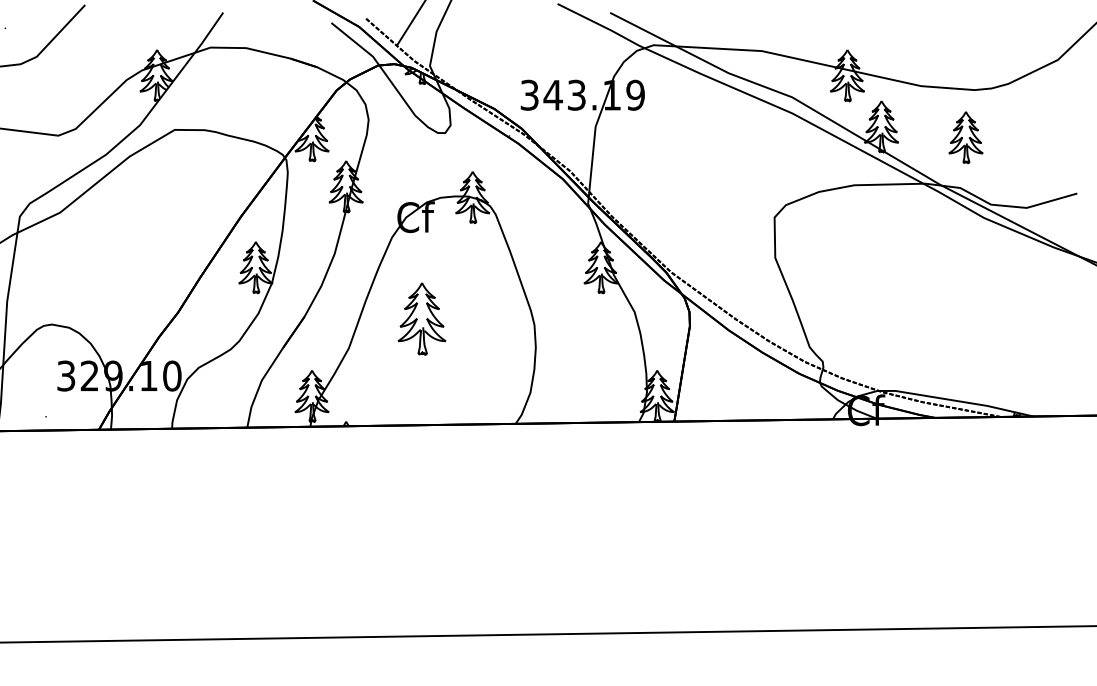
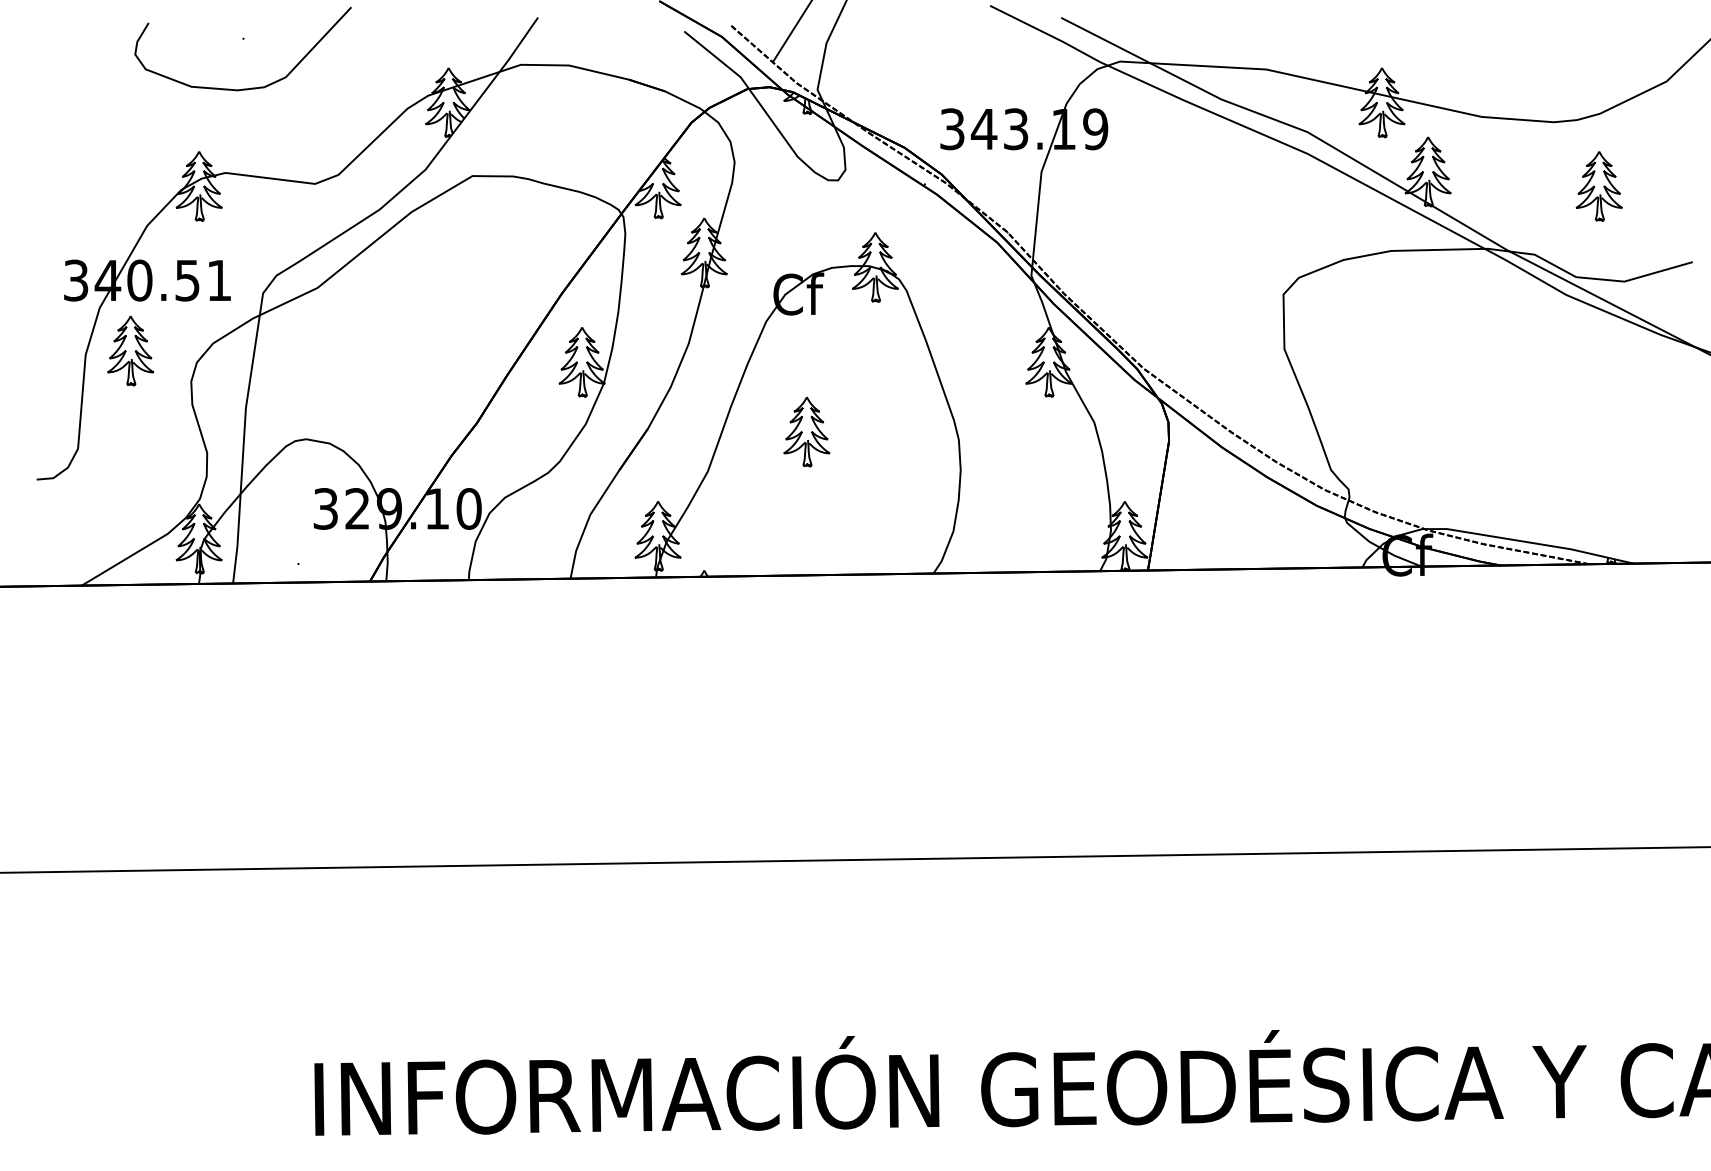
part: (965, 137) -> (1598, 186), moved
part: (421, 319) -> (806, 432), size x0.71

